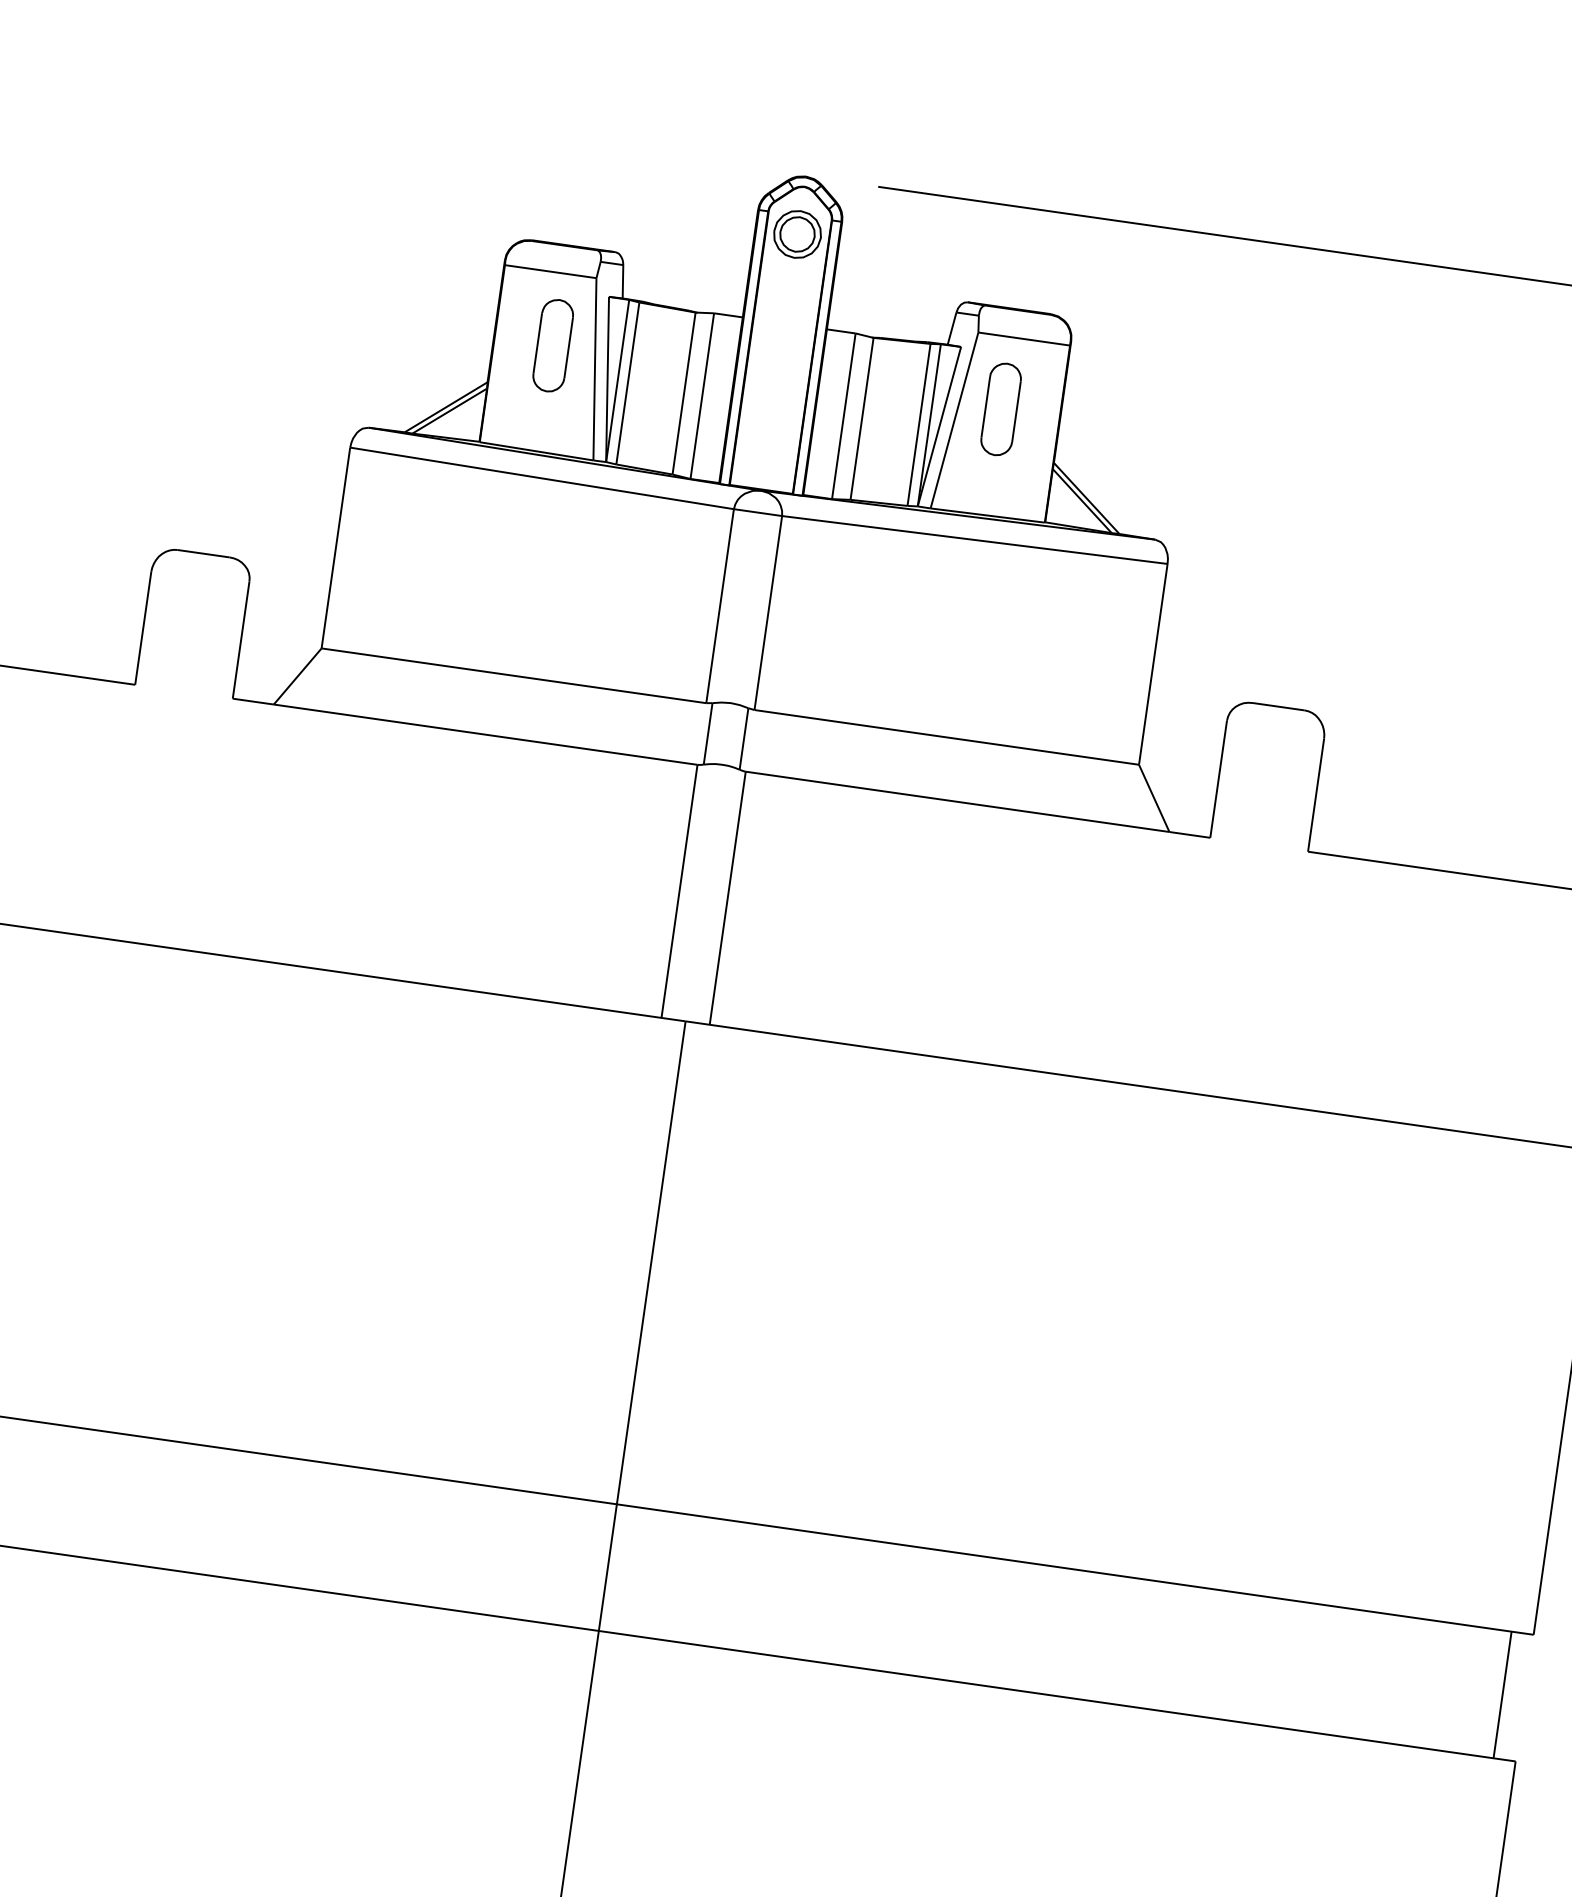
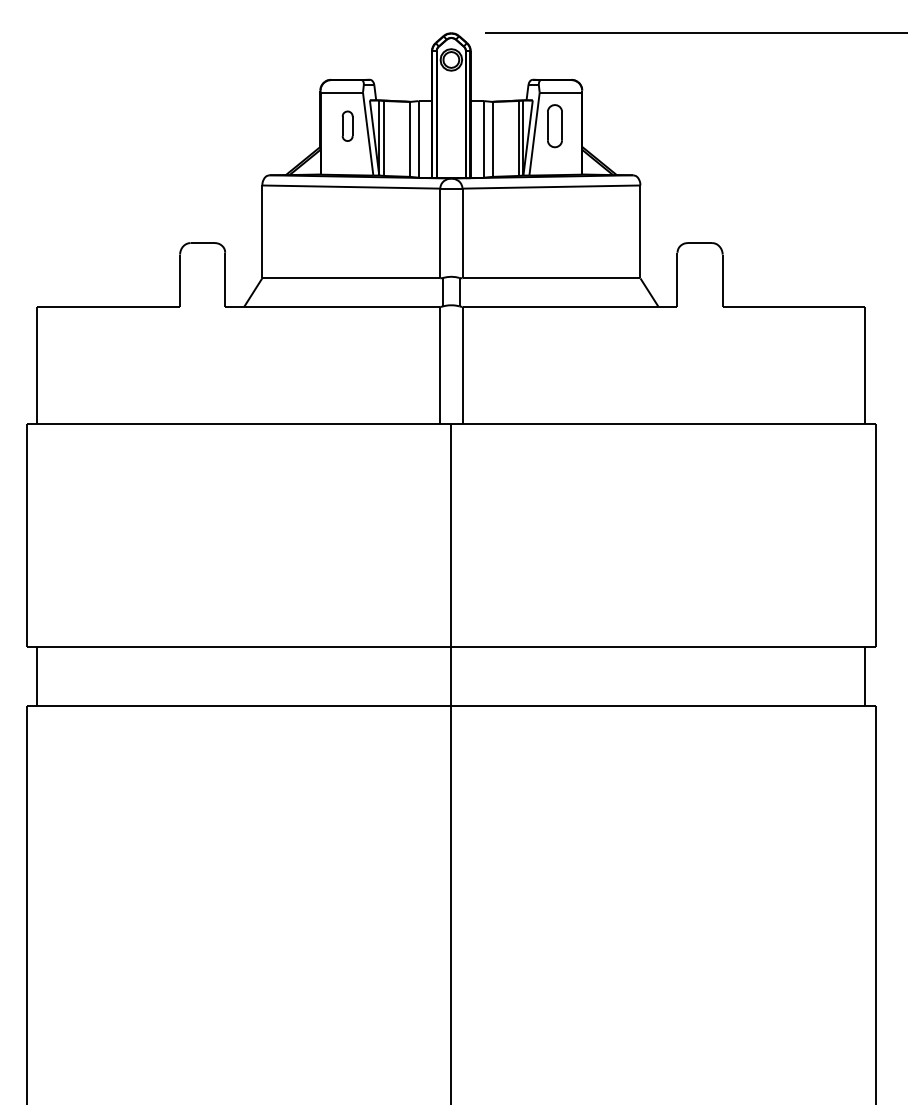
part: (552, 346) -> (347, 126), size x0.7

